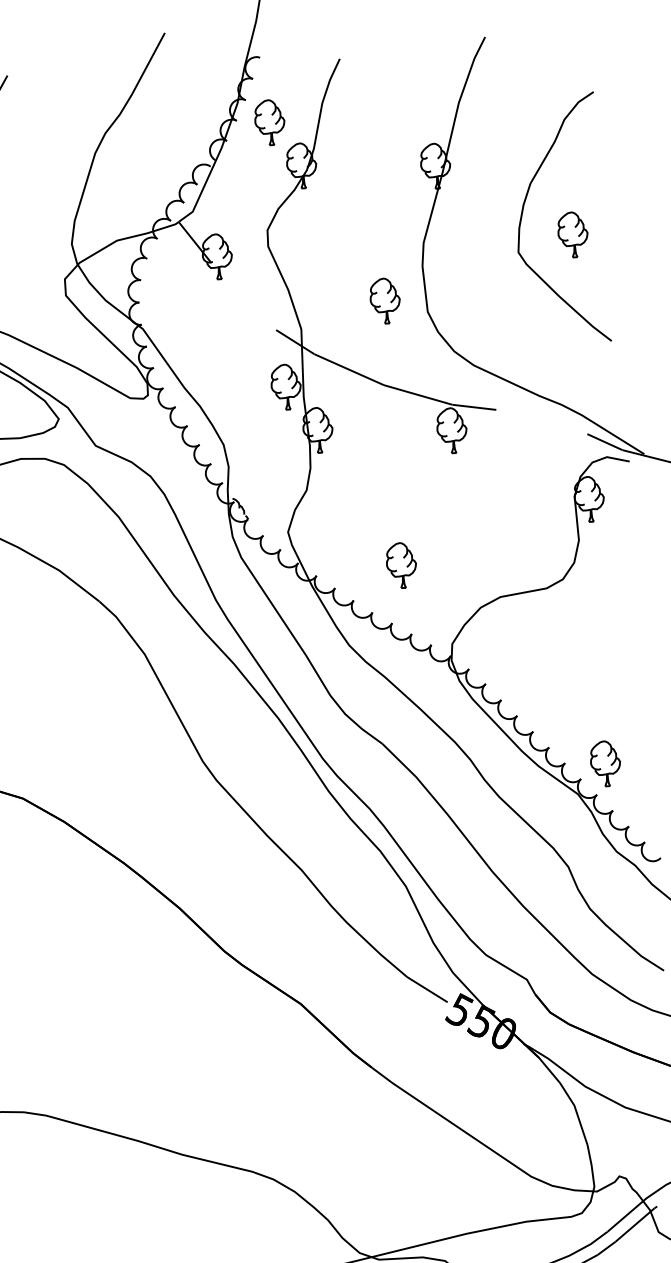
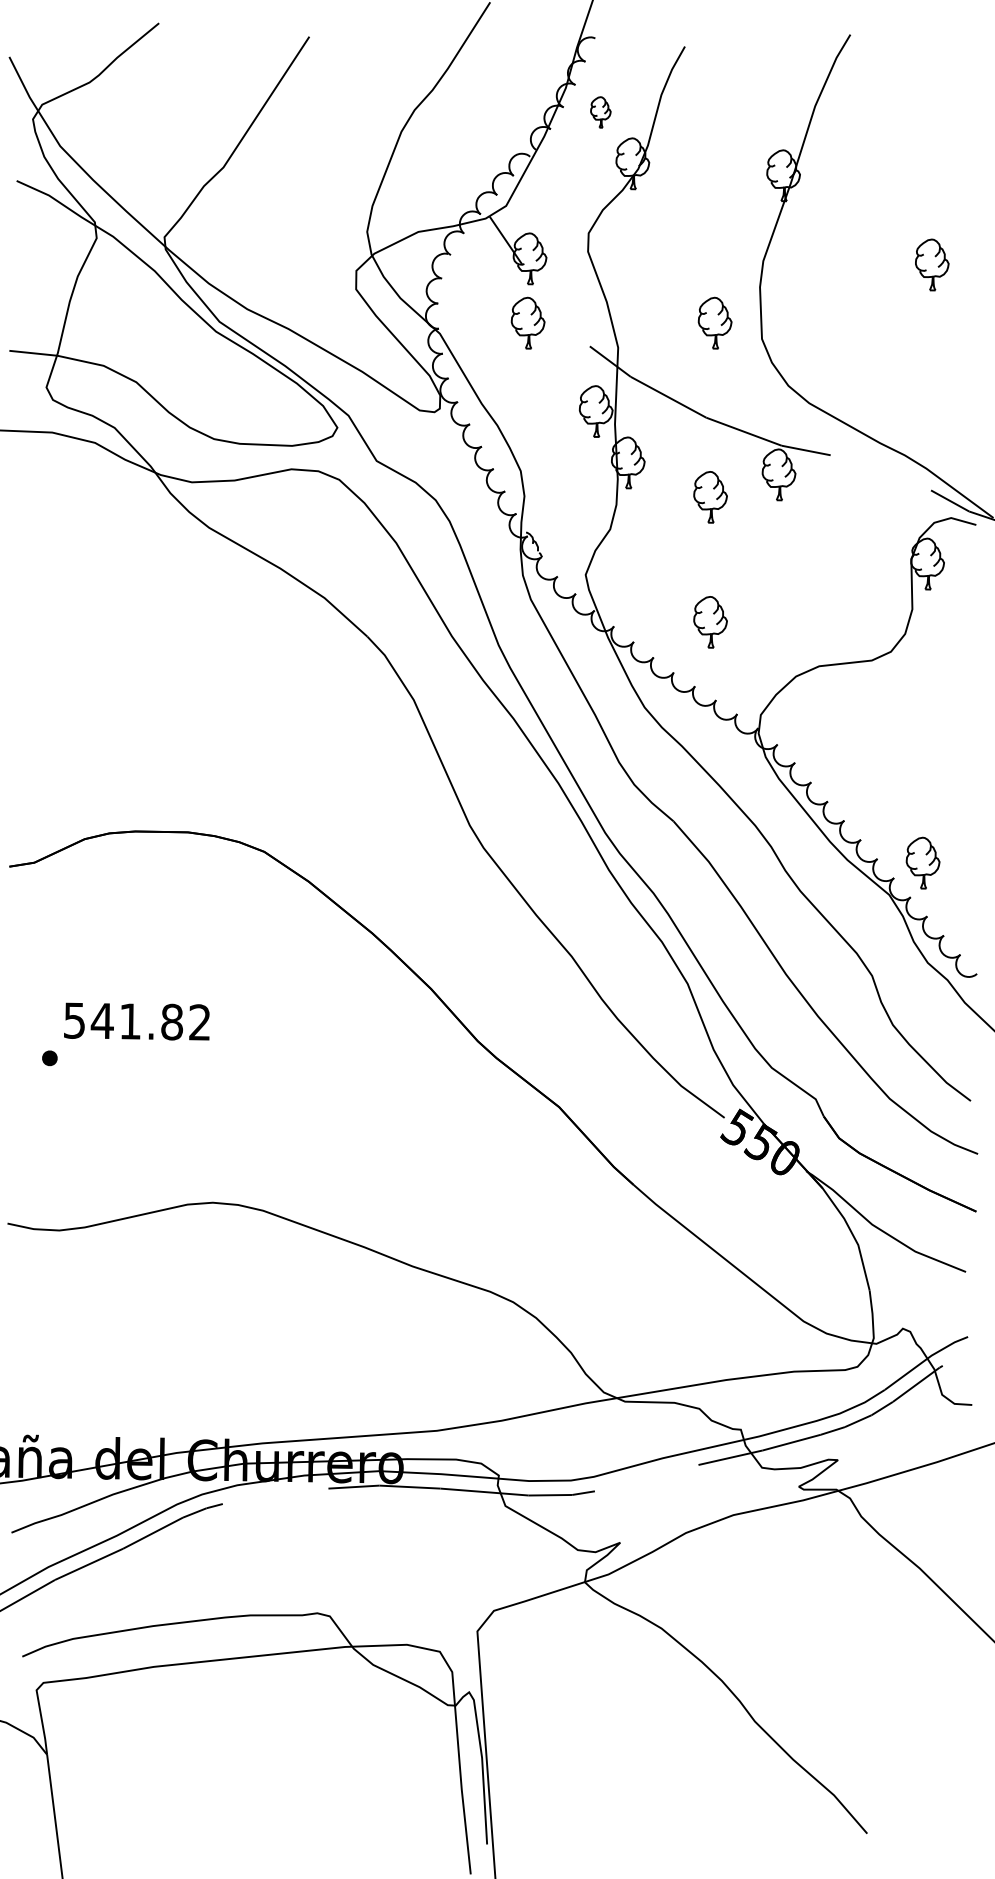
part: (269, 122) -> (600, 112), size x0.6
curve: (522, 214) -> (877, 237), removed
part: (219, 313) -> (527, 322), added
part: (393, 455) -> (710, 497), added

